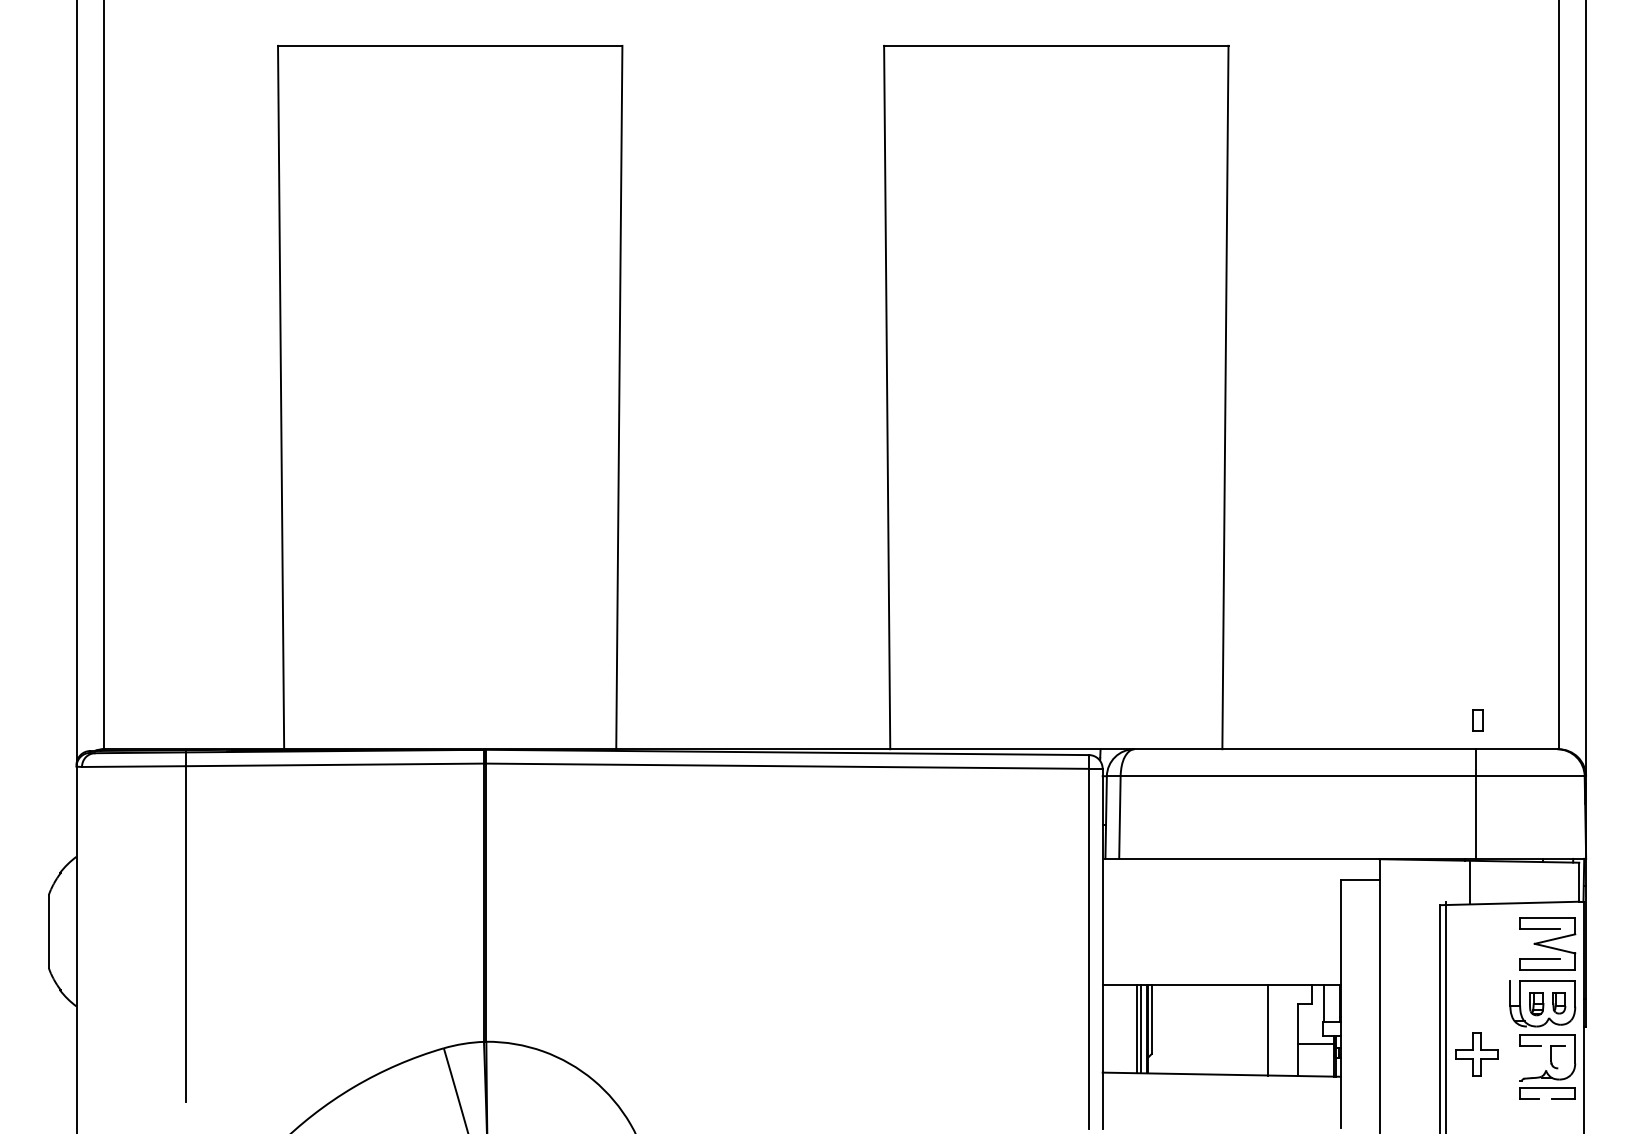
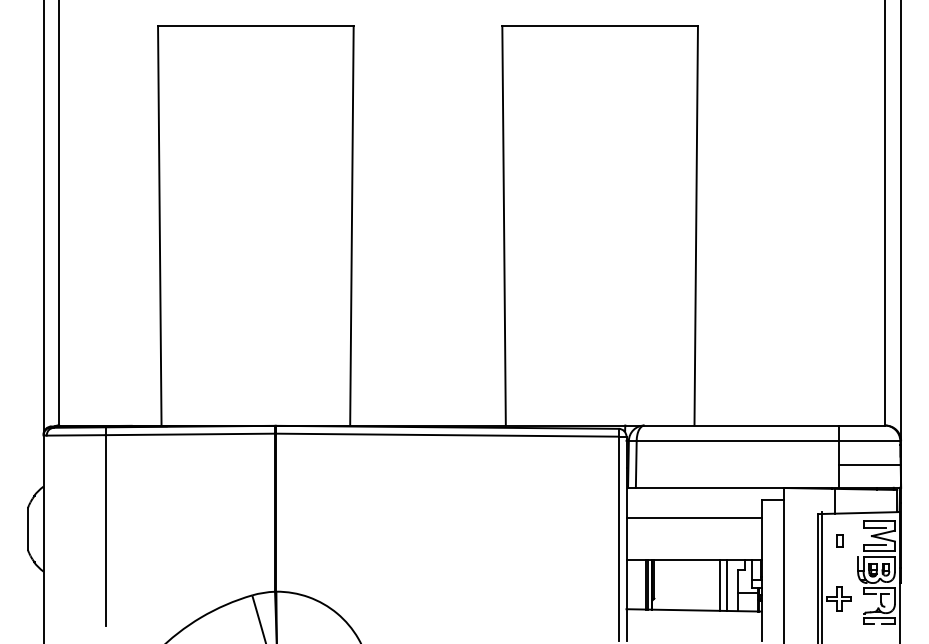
part: (1477, 719) -> (839, 540), moved
line: (1530, 817) -> (869, 464), added
line: (1220, 912) -> (693, 518), added
line: (1278, 1029) -> (726, 584), added

